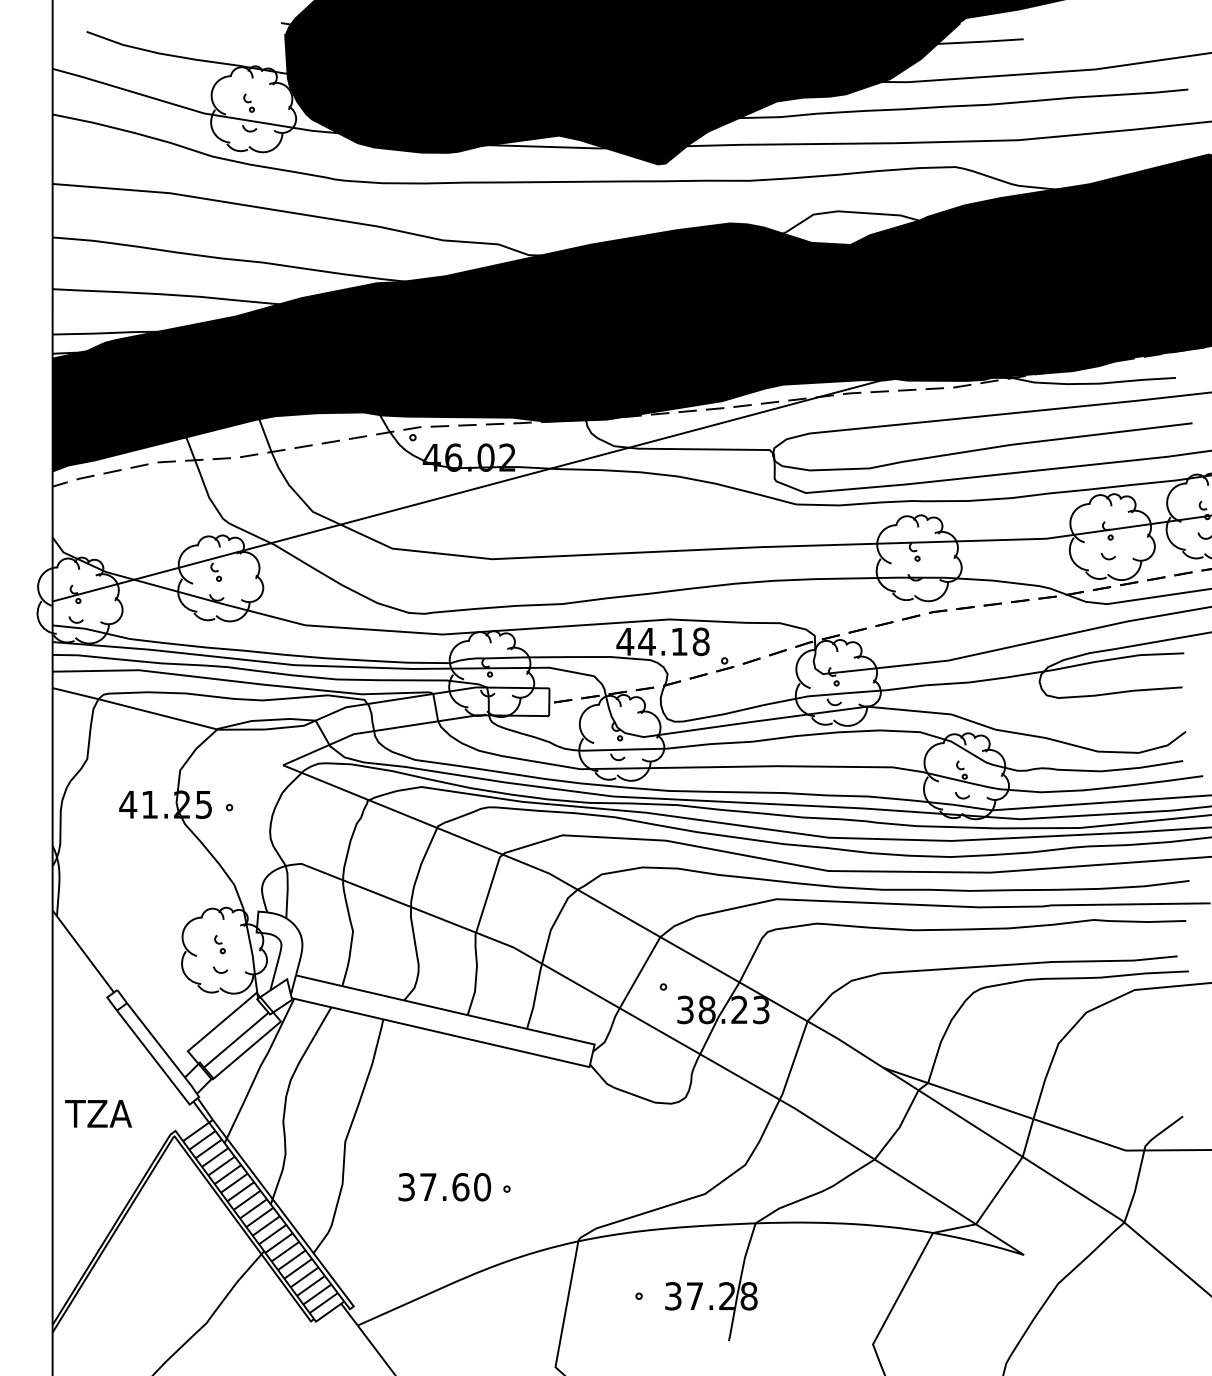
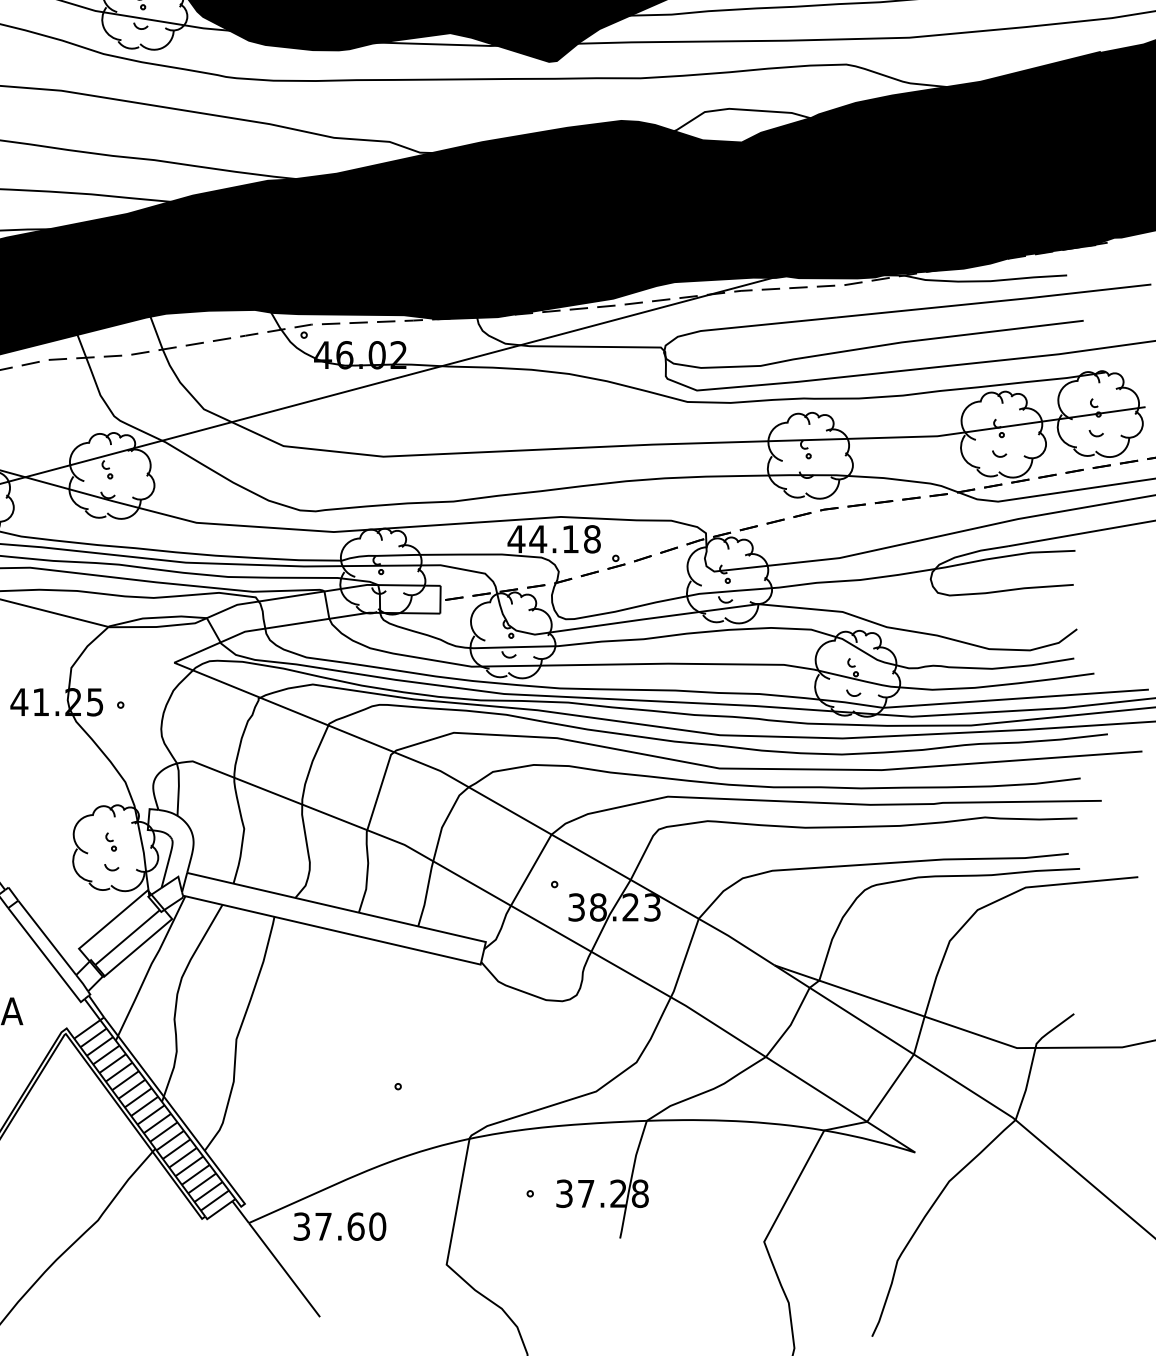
text: (444, 1187) -> (339, 1227), moved

